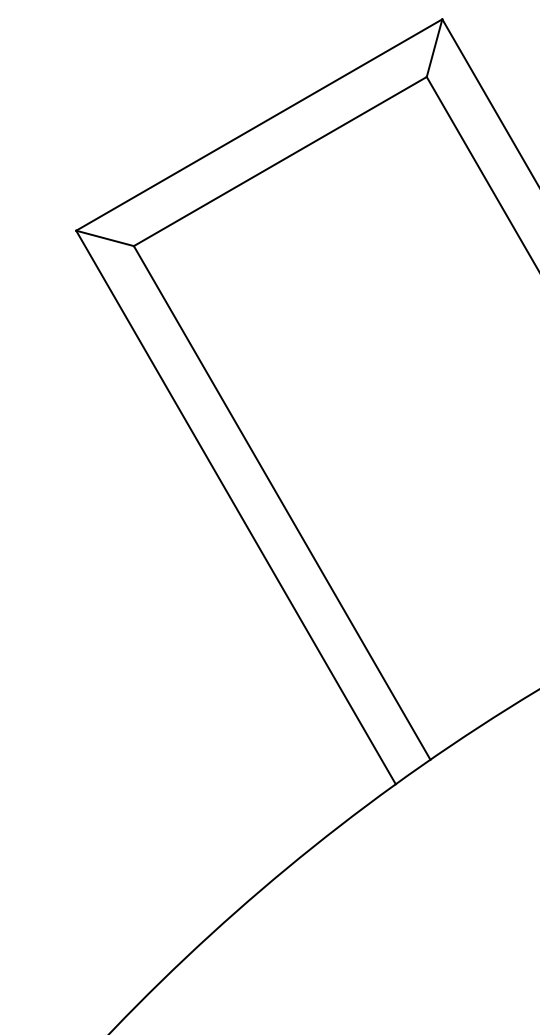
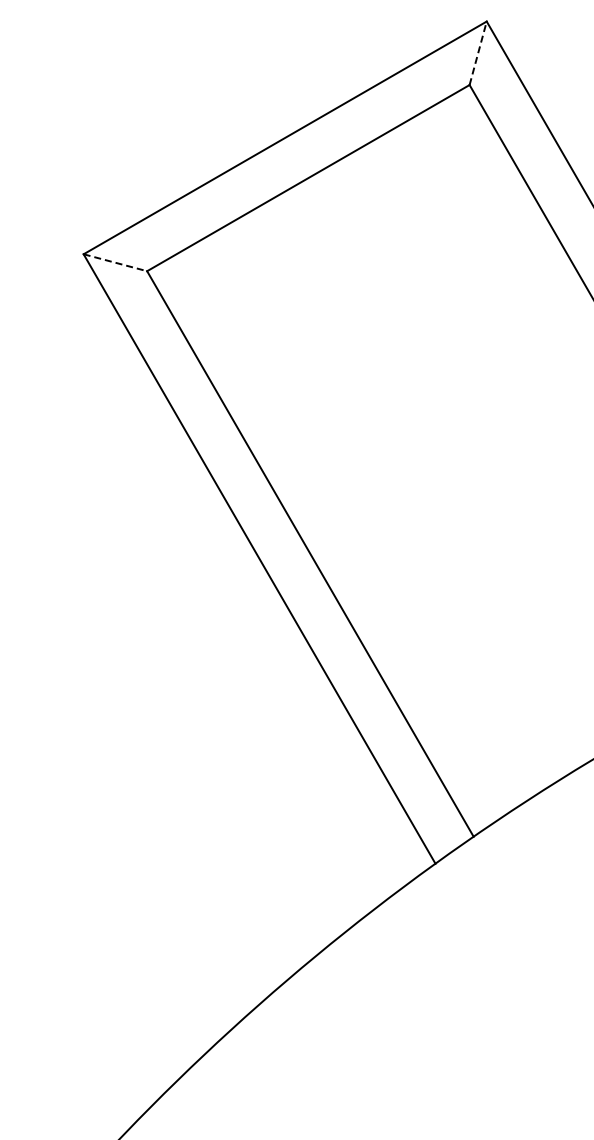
line: (434, 48) -> (478, 53), solid -> dashed
line: (105, 238) -> (115, 262), solid -> dashed

